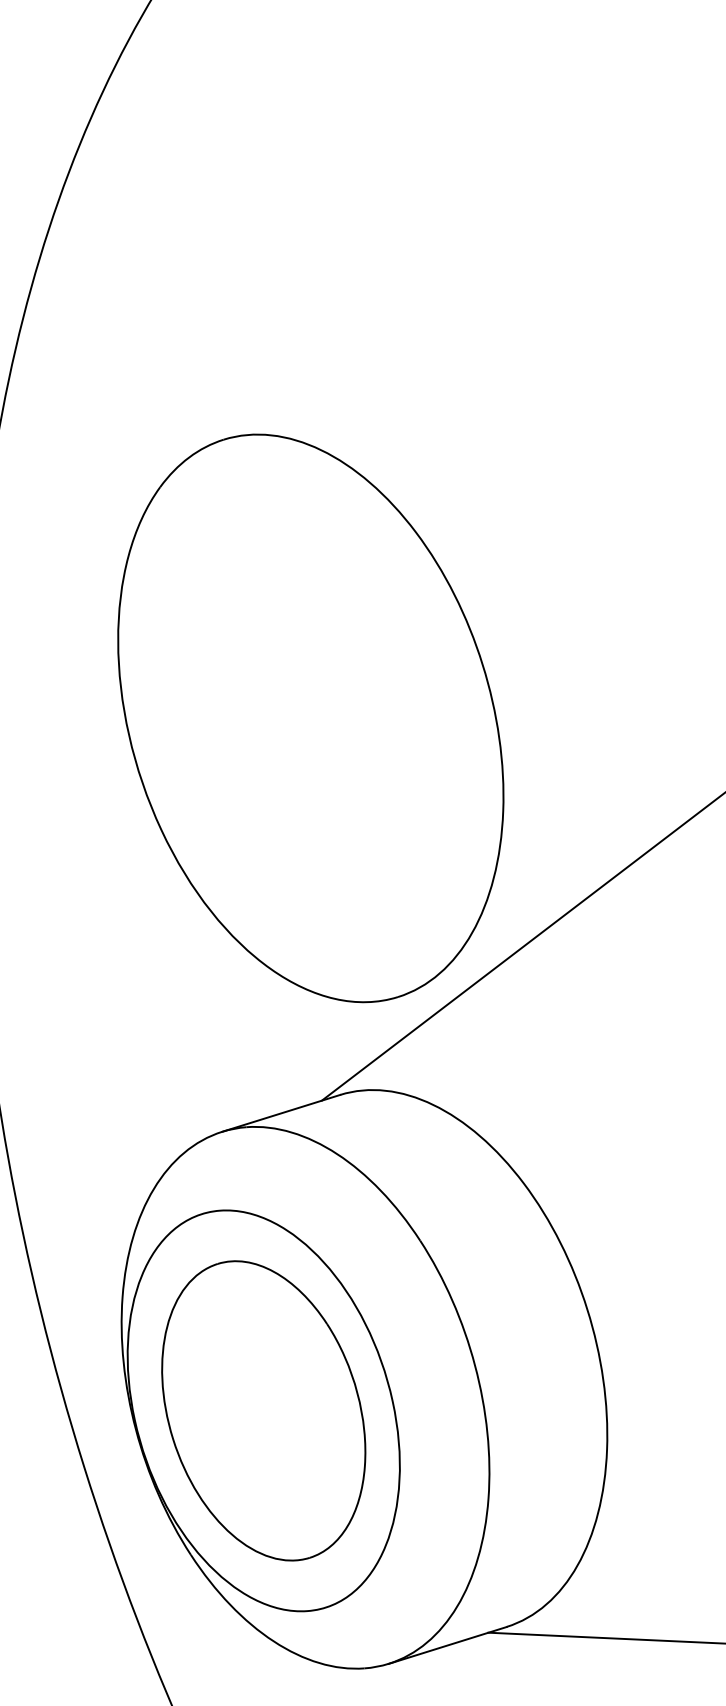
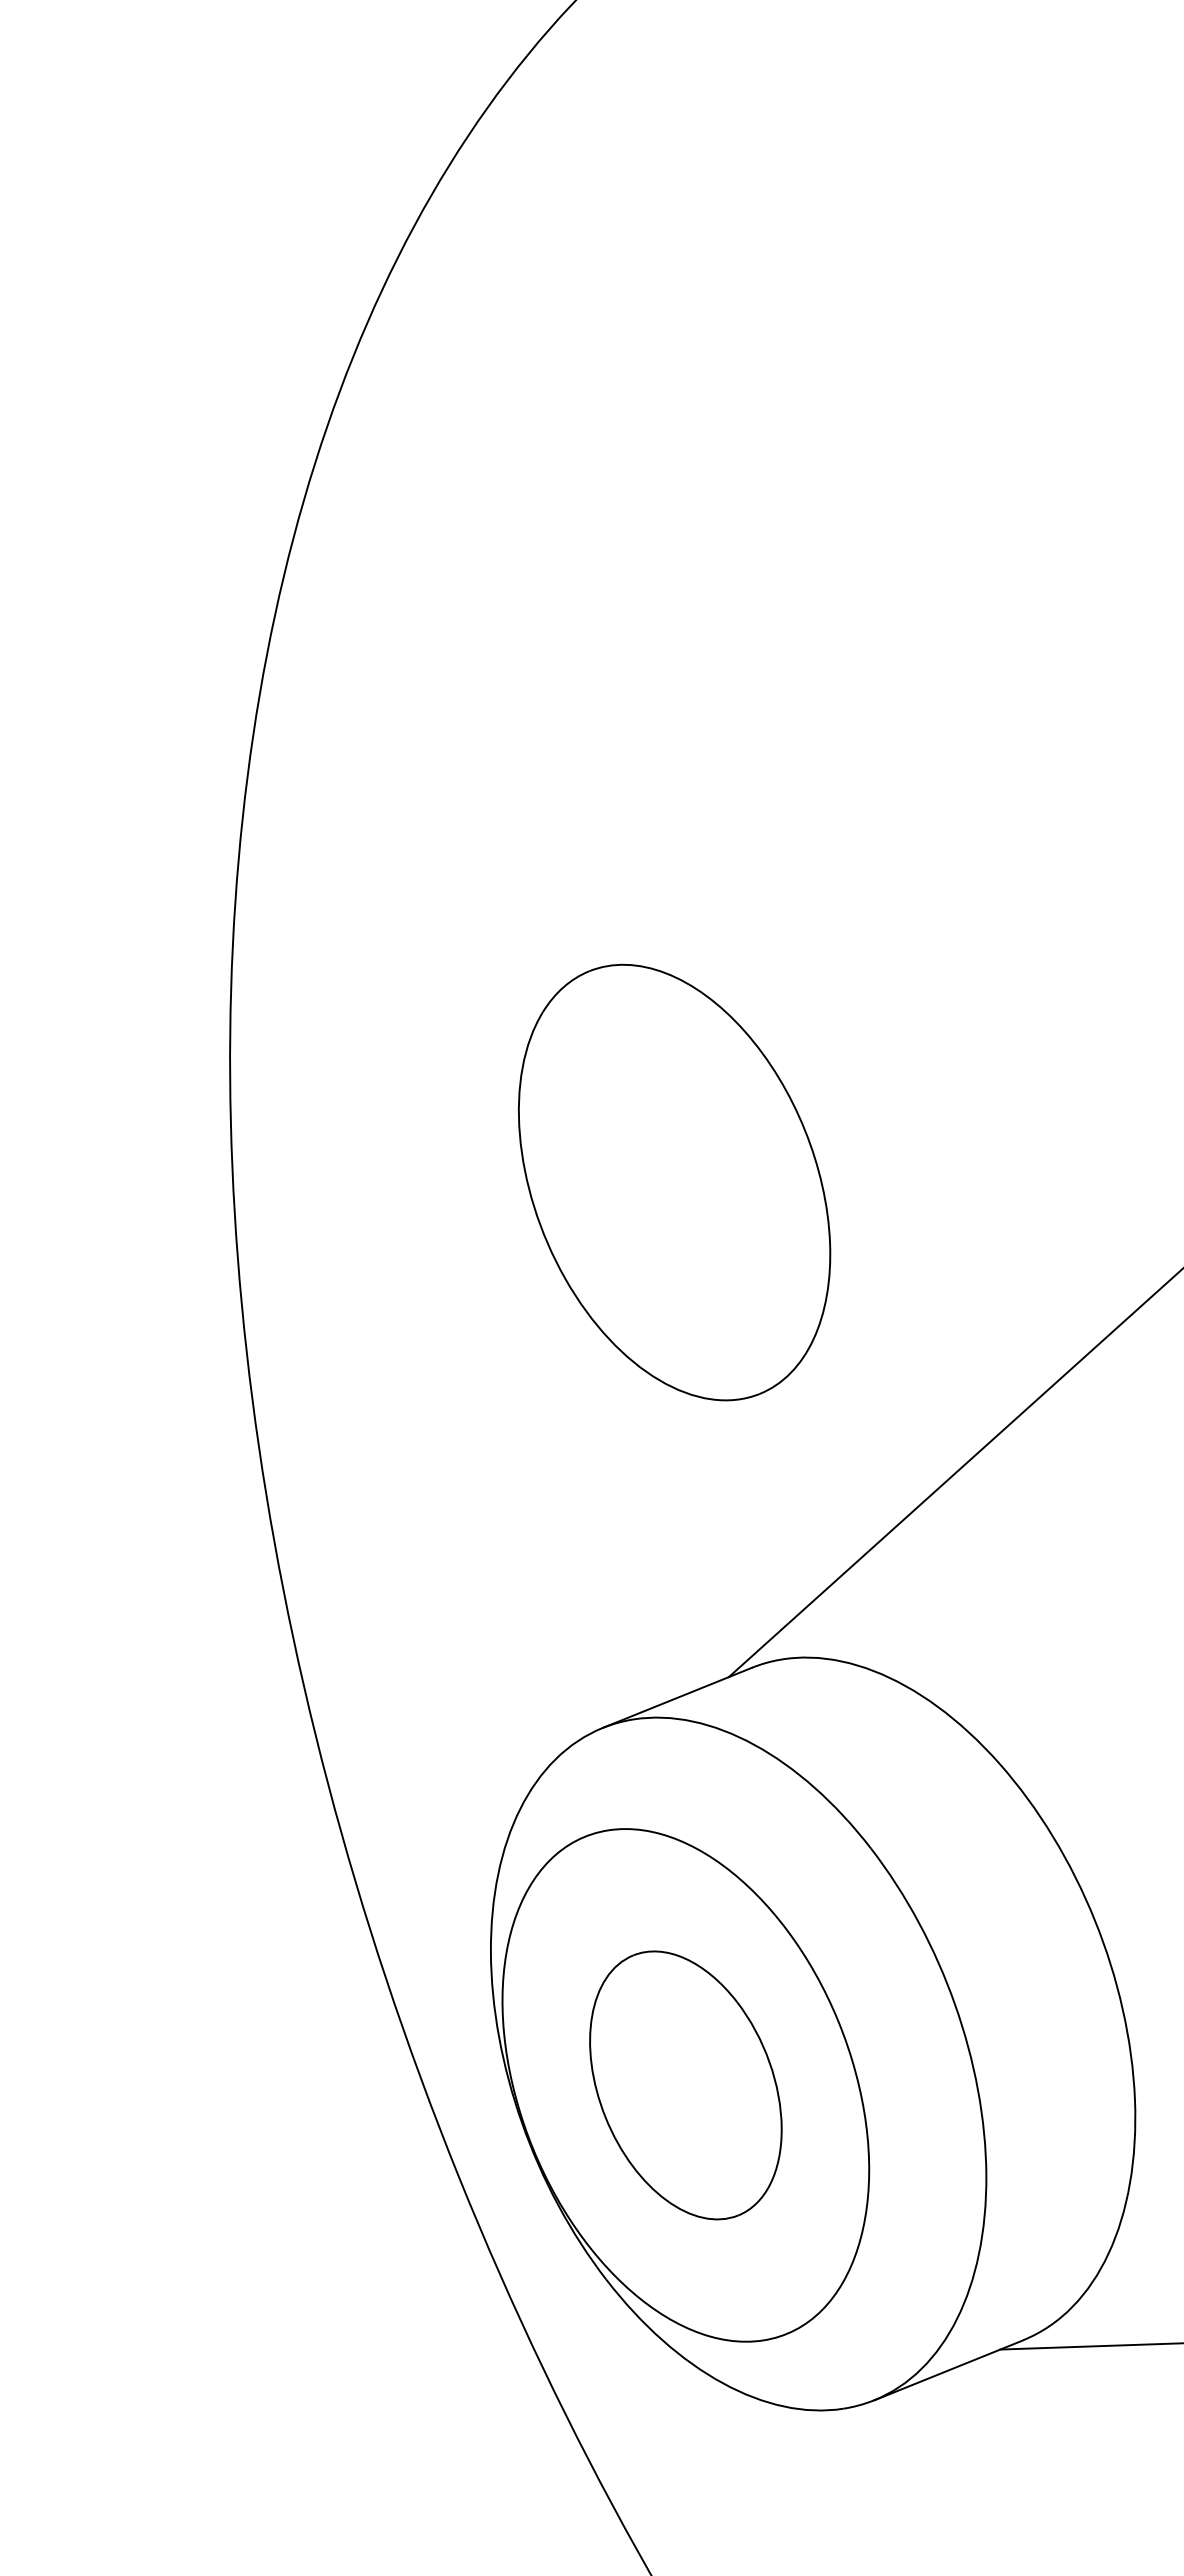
part: (310, 718) -> (674, 1182), size x0.6
part: (263, 1410) -> (685, 2085), size x0.7

